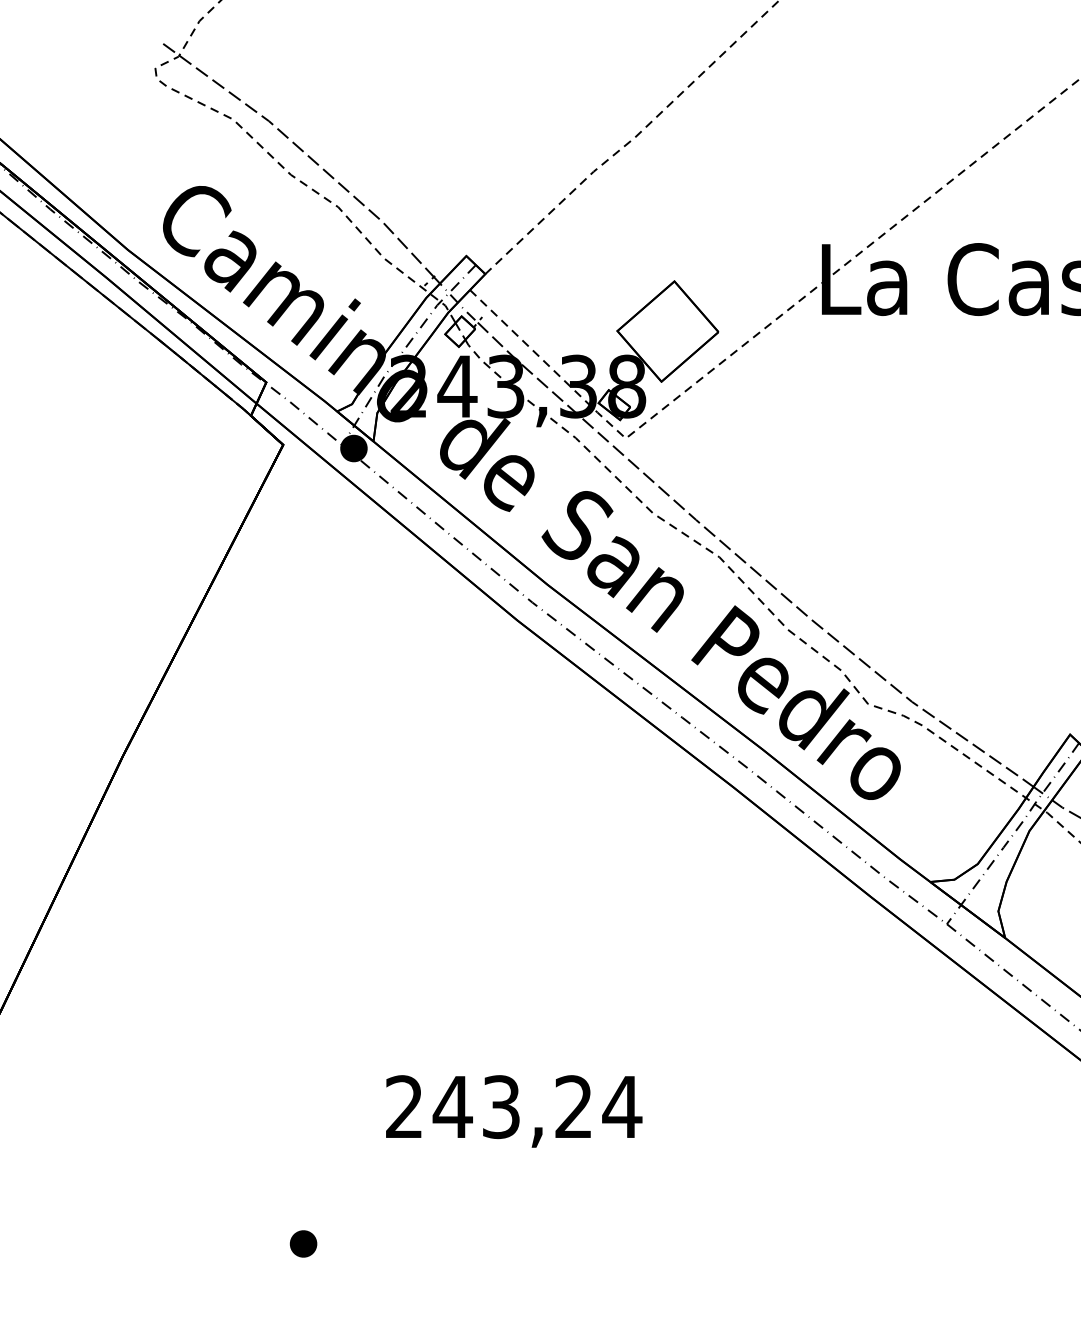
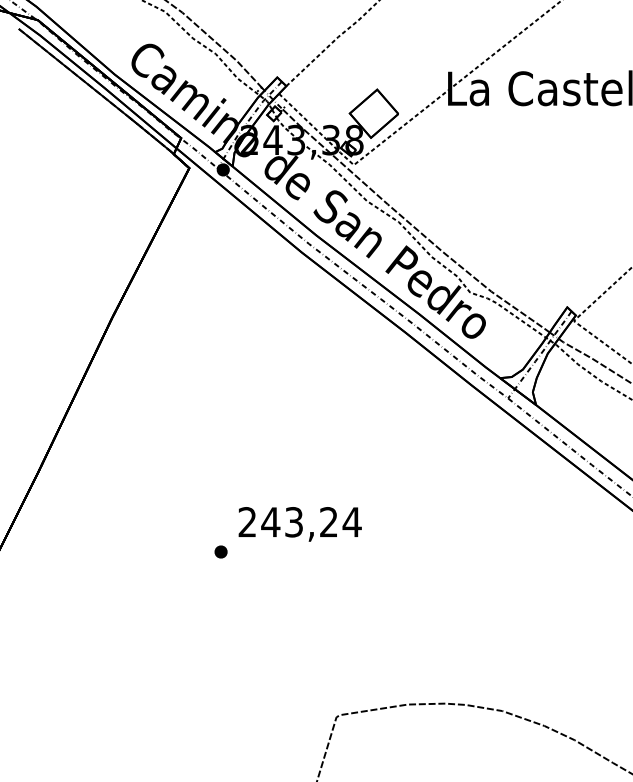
text: (512, 1111) -> (299, 524), moved
part: (302, 1242) -> (220, 551), moved

